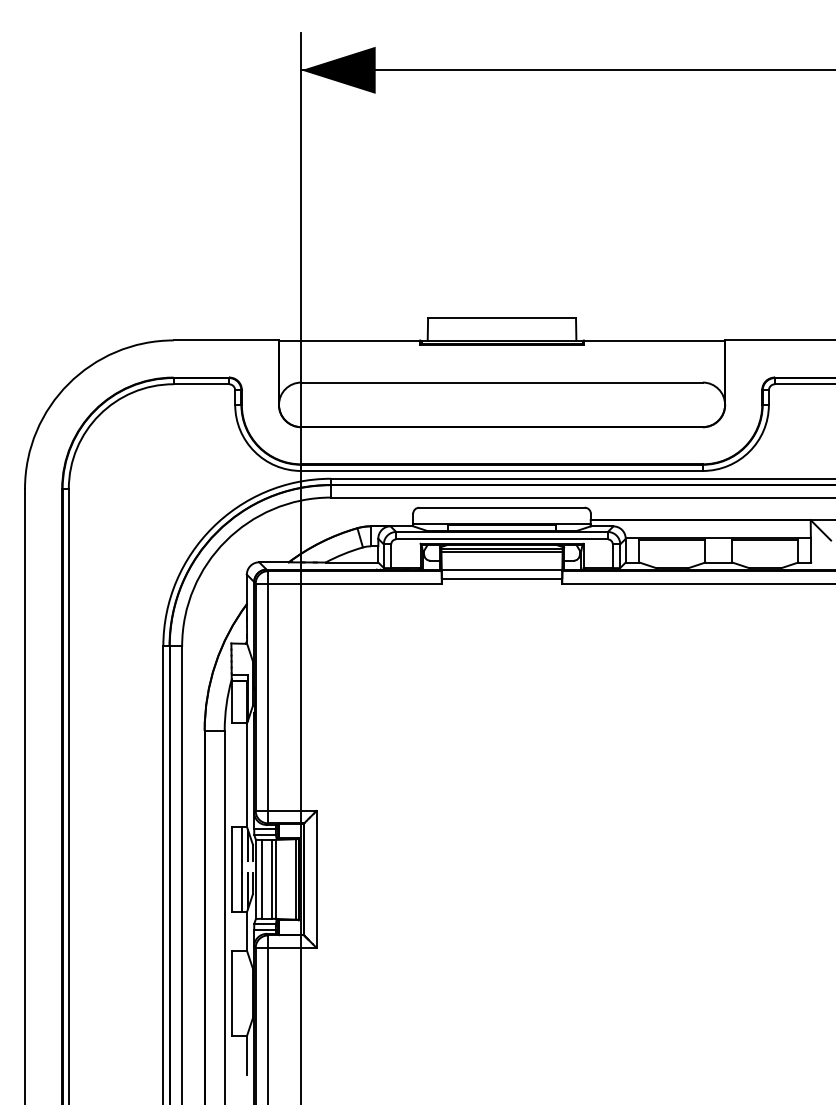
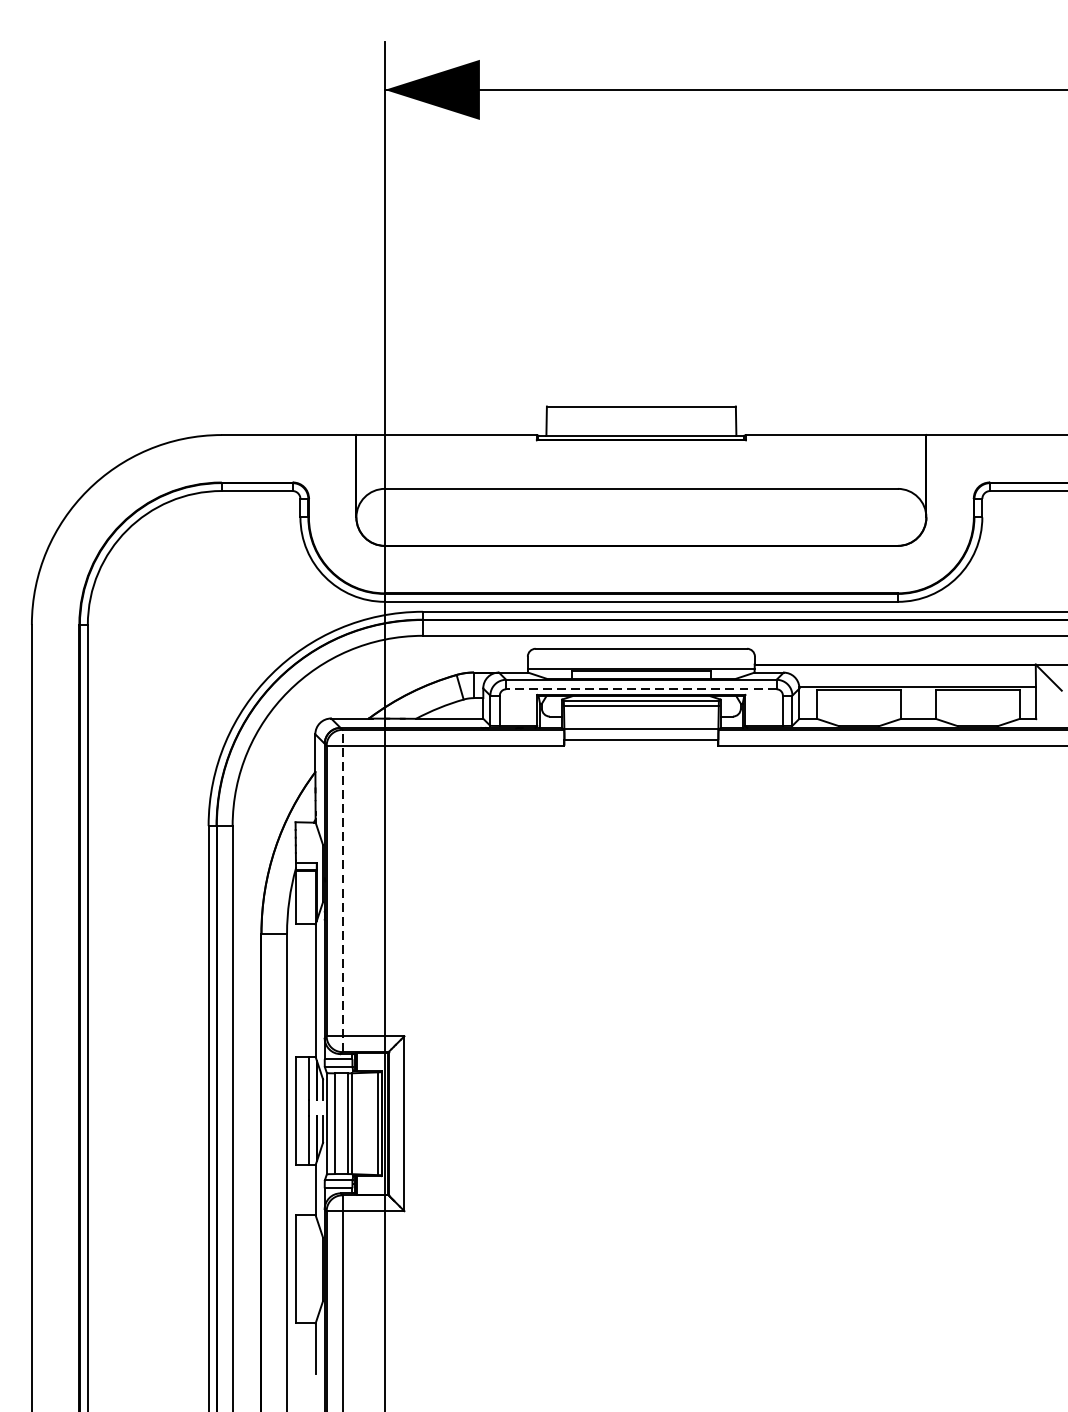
line: (502, 539) -> (641, 689), solid -> dashed
line: (268, 696) -> (342, 889), solid -> dashed

